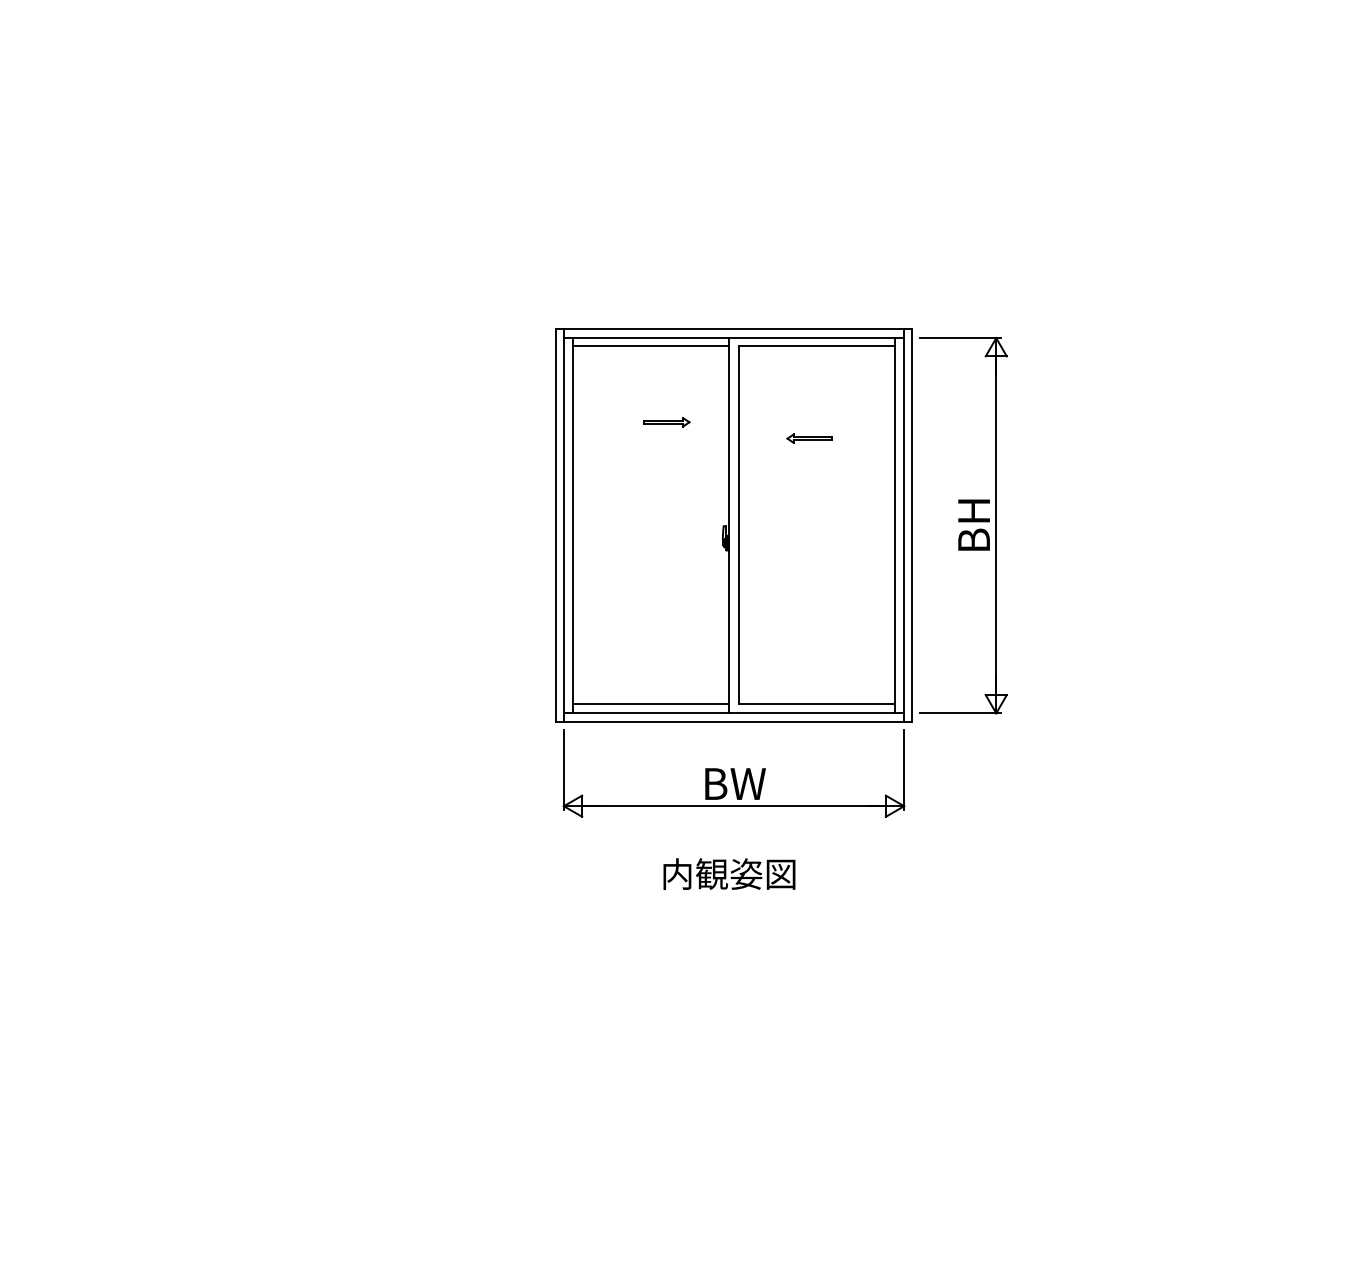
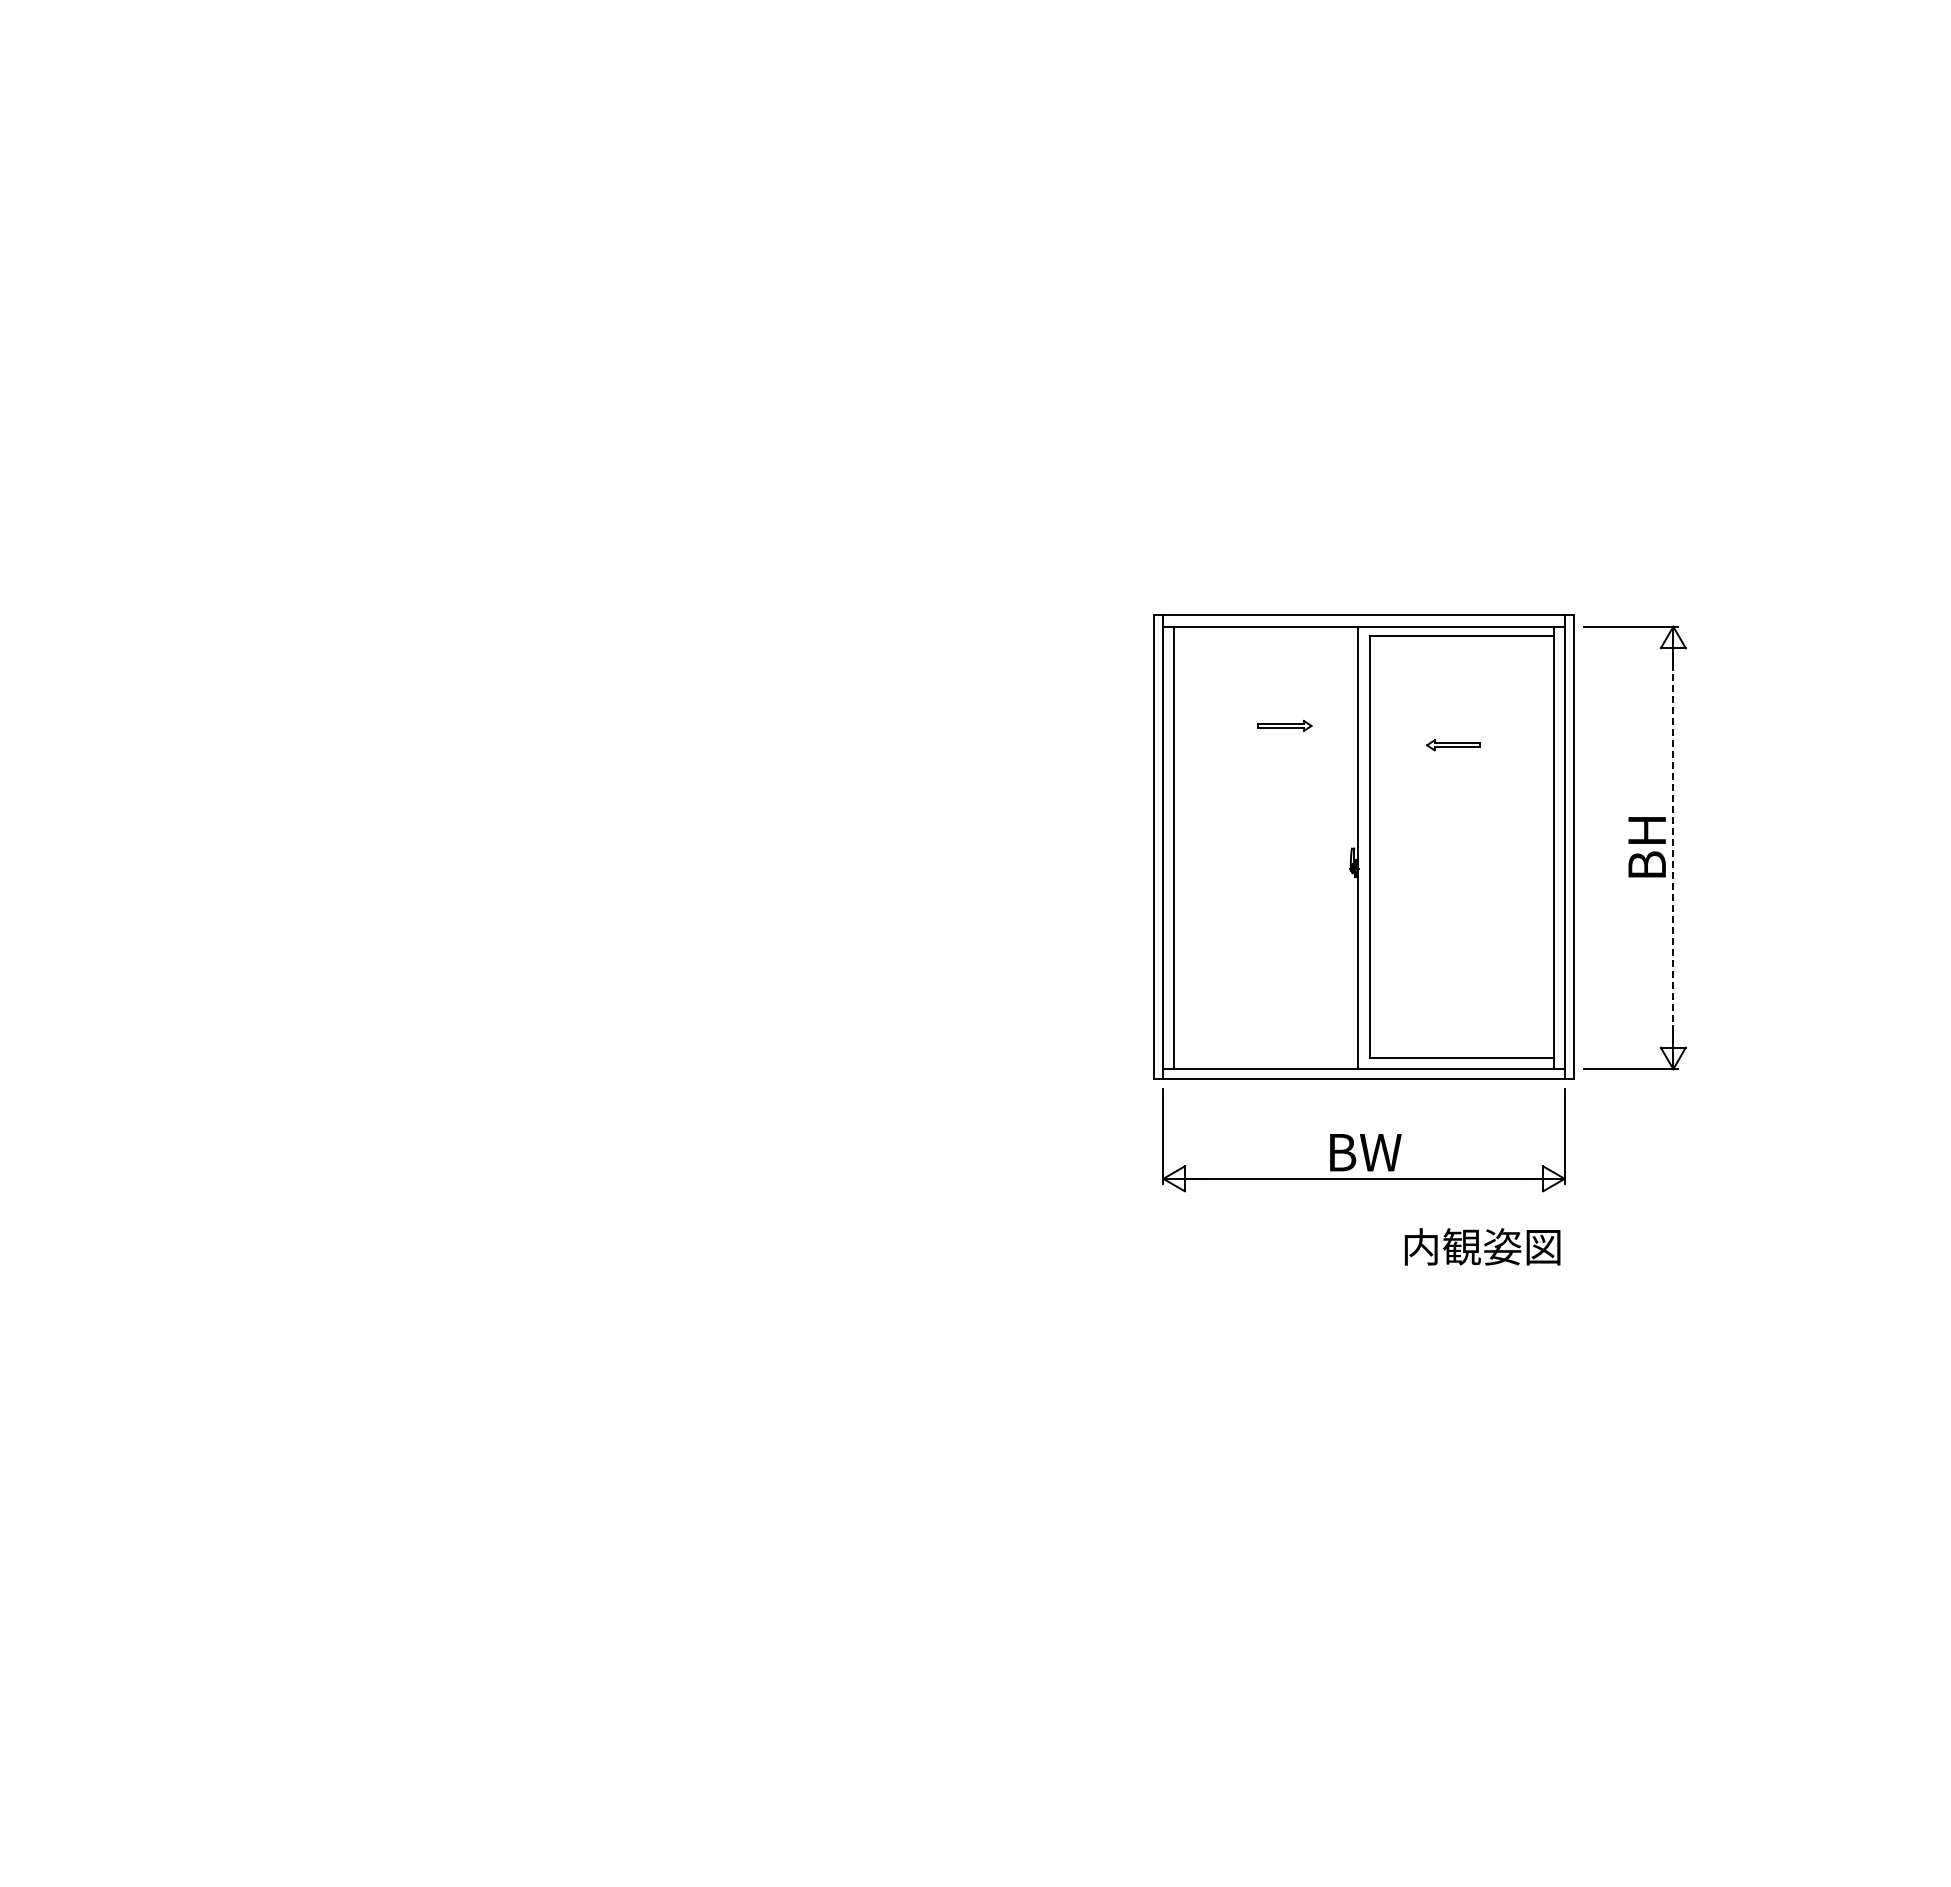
line: (650, 346) -> (1265, 636), removed
line: (996, 526) -> (1673, 848), solid -> dashed
line: (650, 703) -> (1265, 1057), removed
text: (729, 873) -> (1482, 1246), moved

